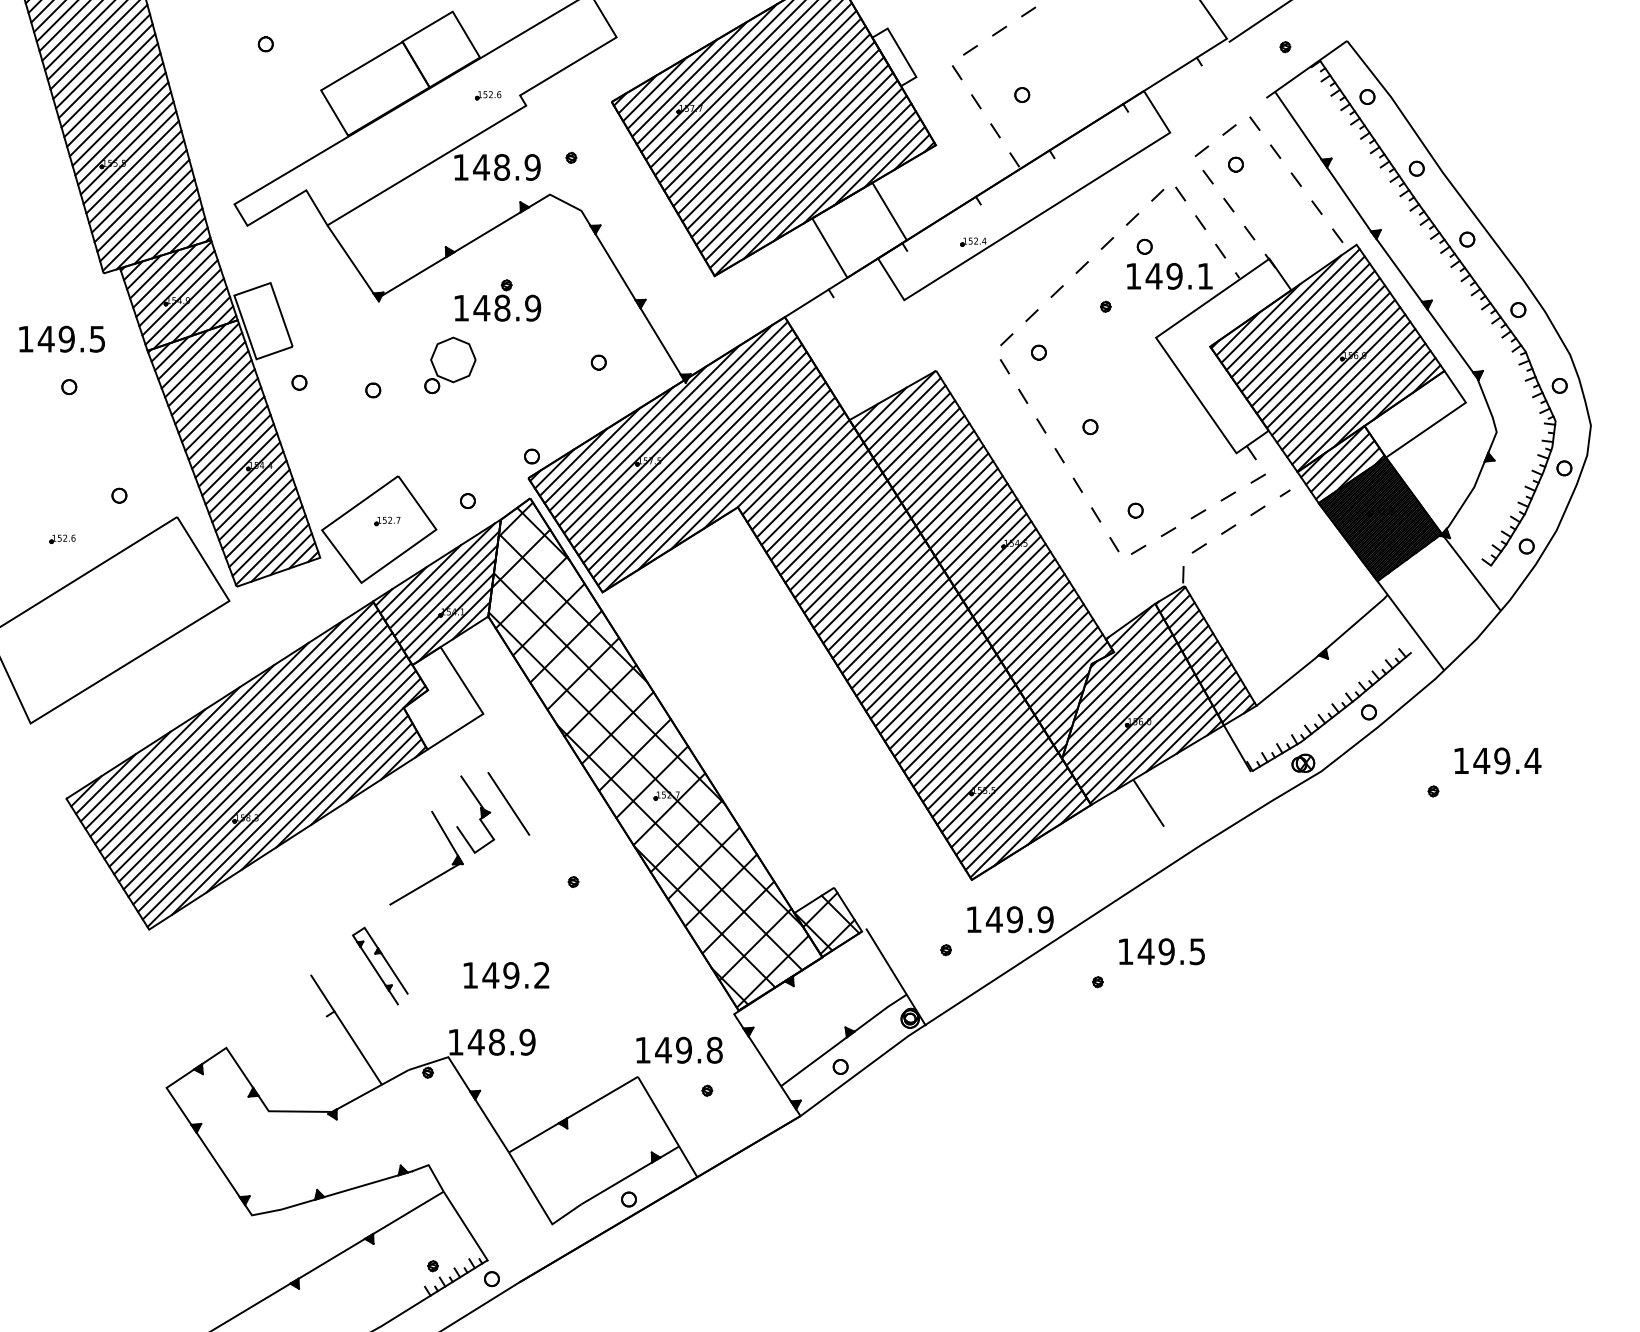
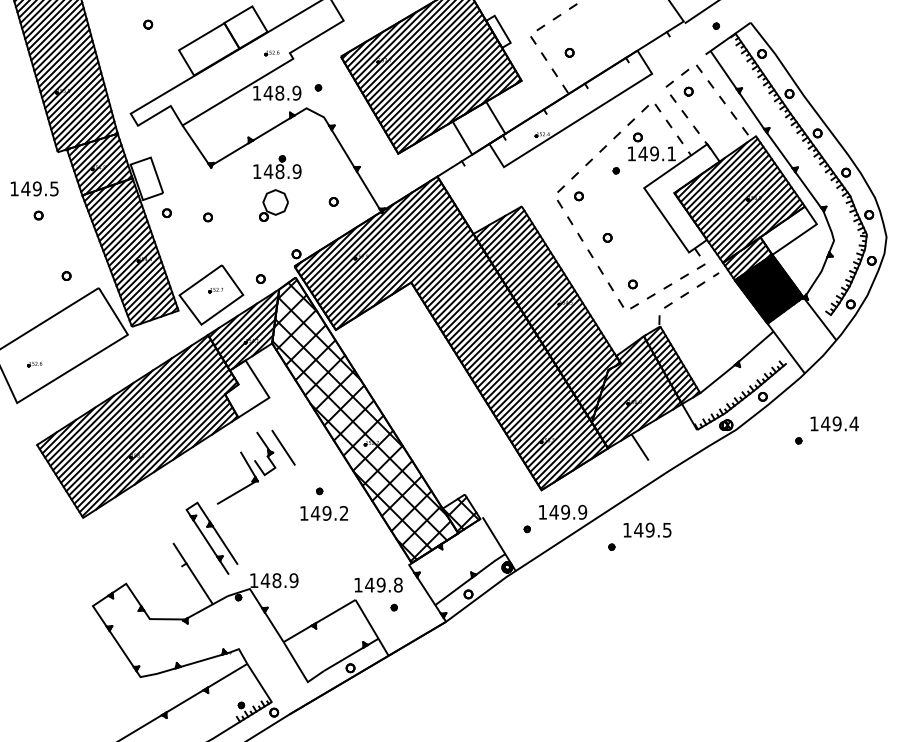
part: (449, 365) -> (273, 205), moved
part: (61, 539) -> (34, 364), moved
part: (379, 964) -> (211, 537), size x1.67
text: (506, 975) -> (324, 513), moved

